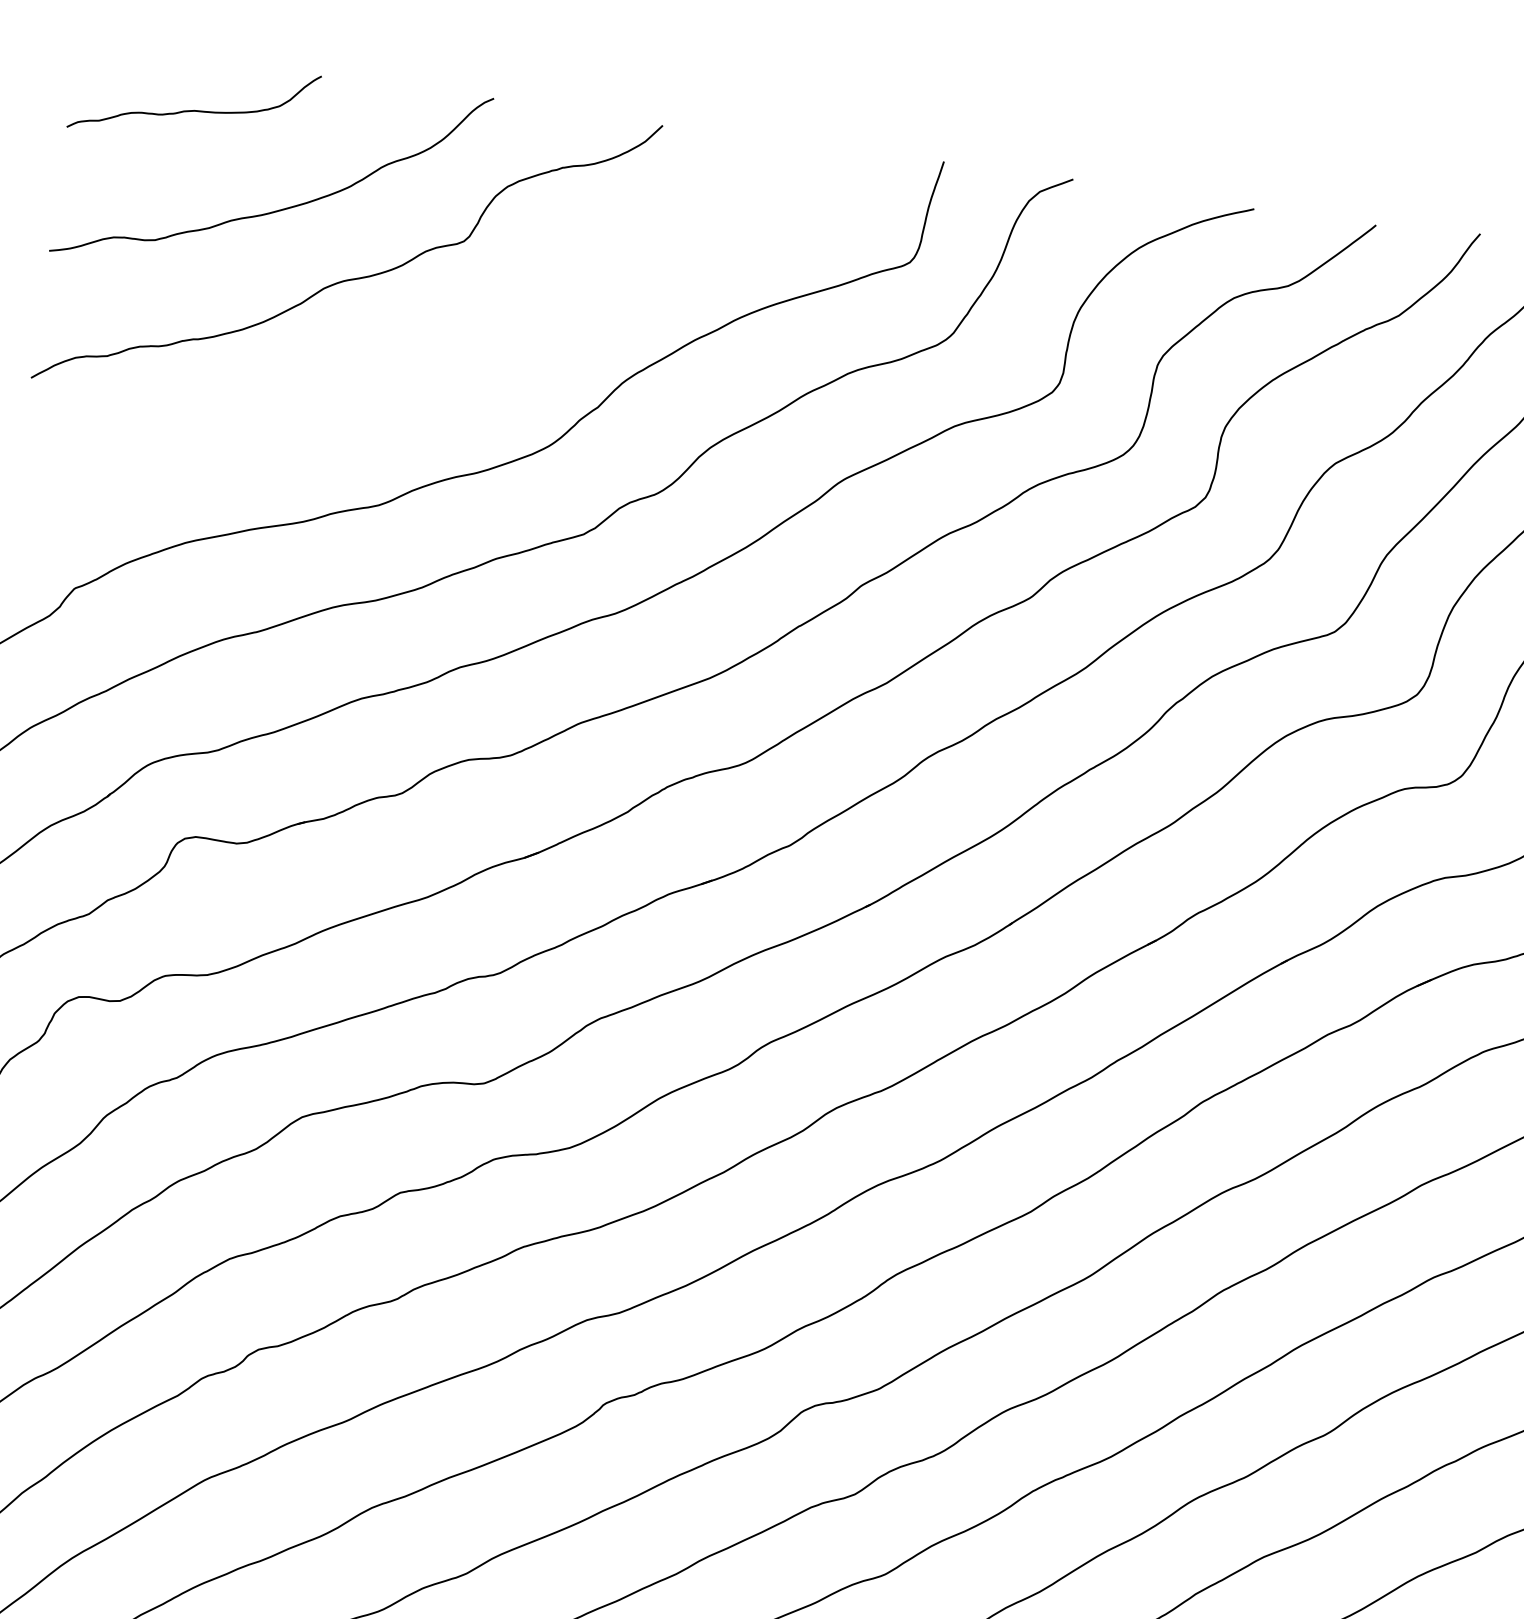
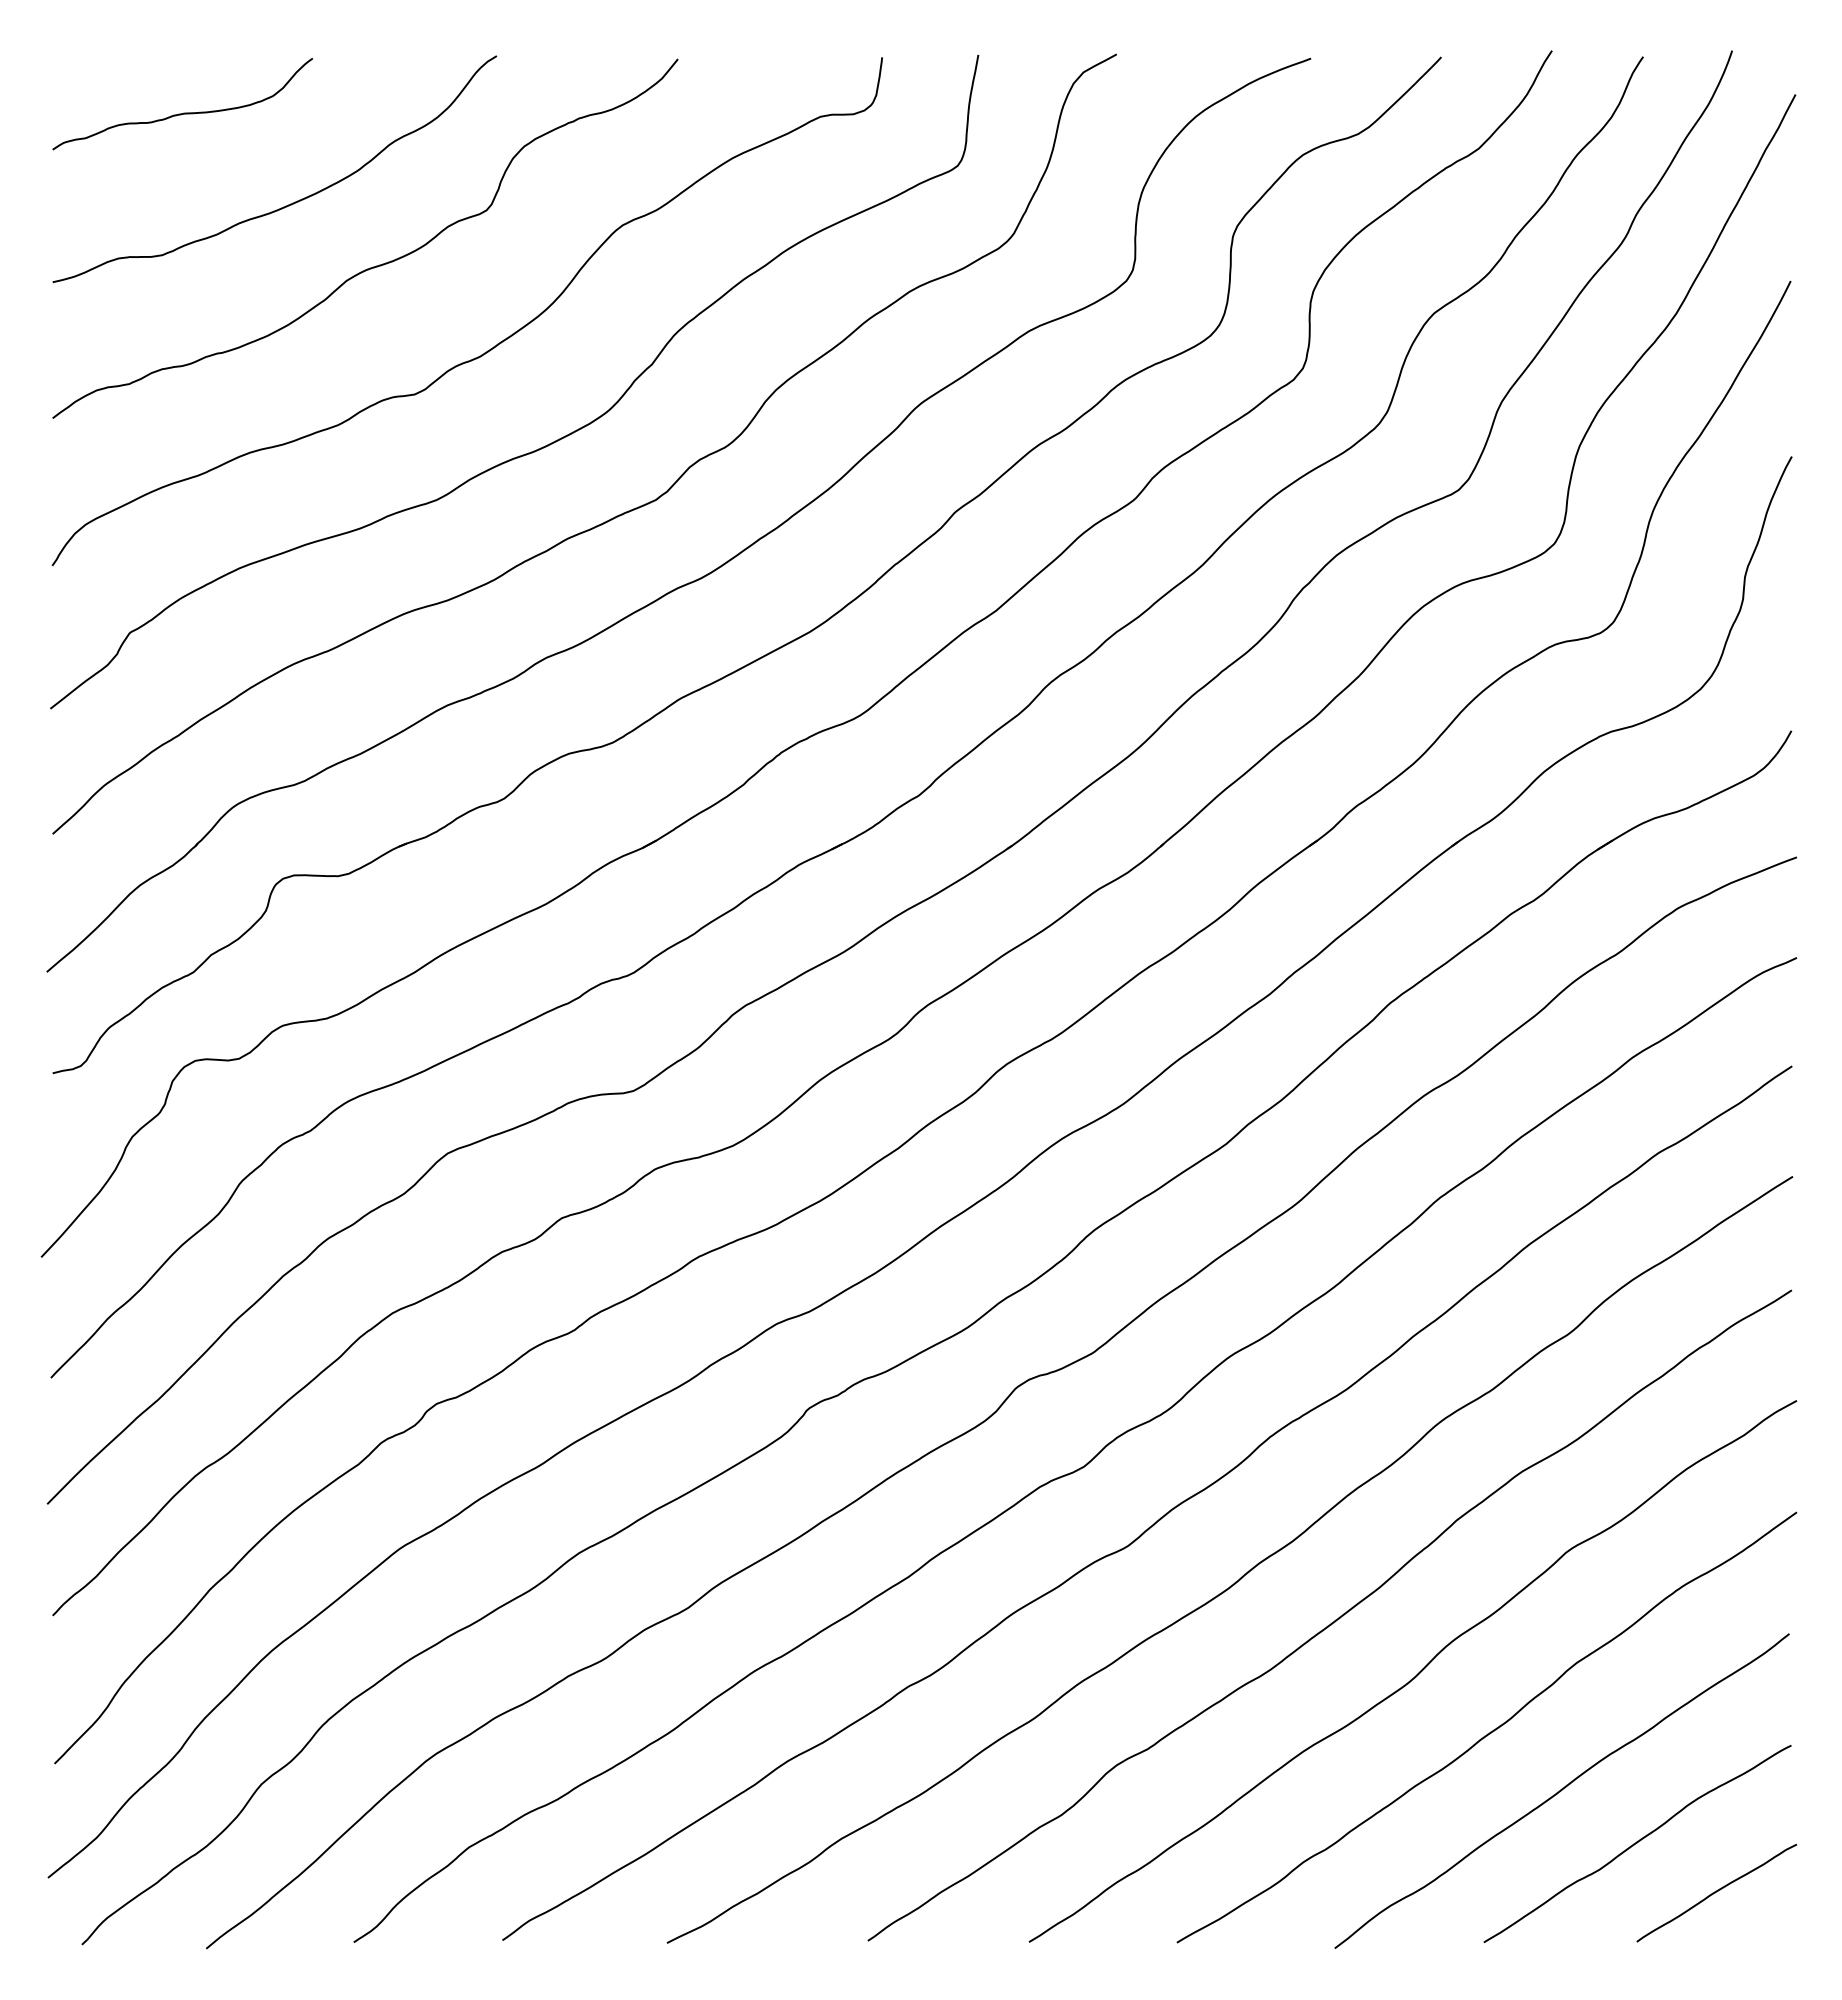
curve: (449, 370) -> (490, 348), added

